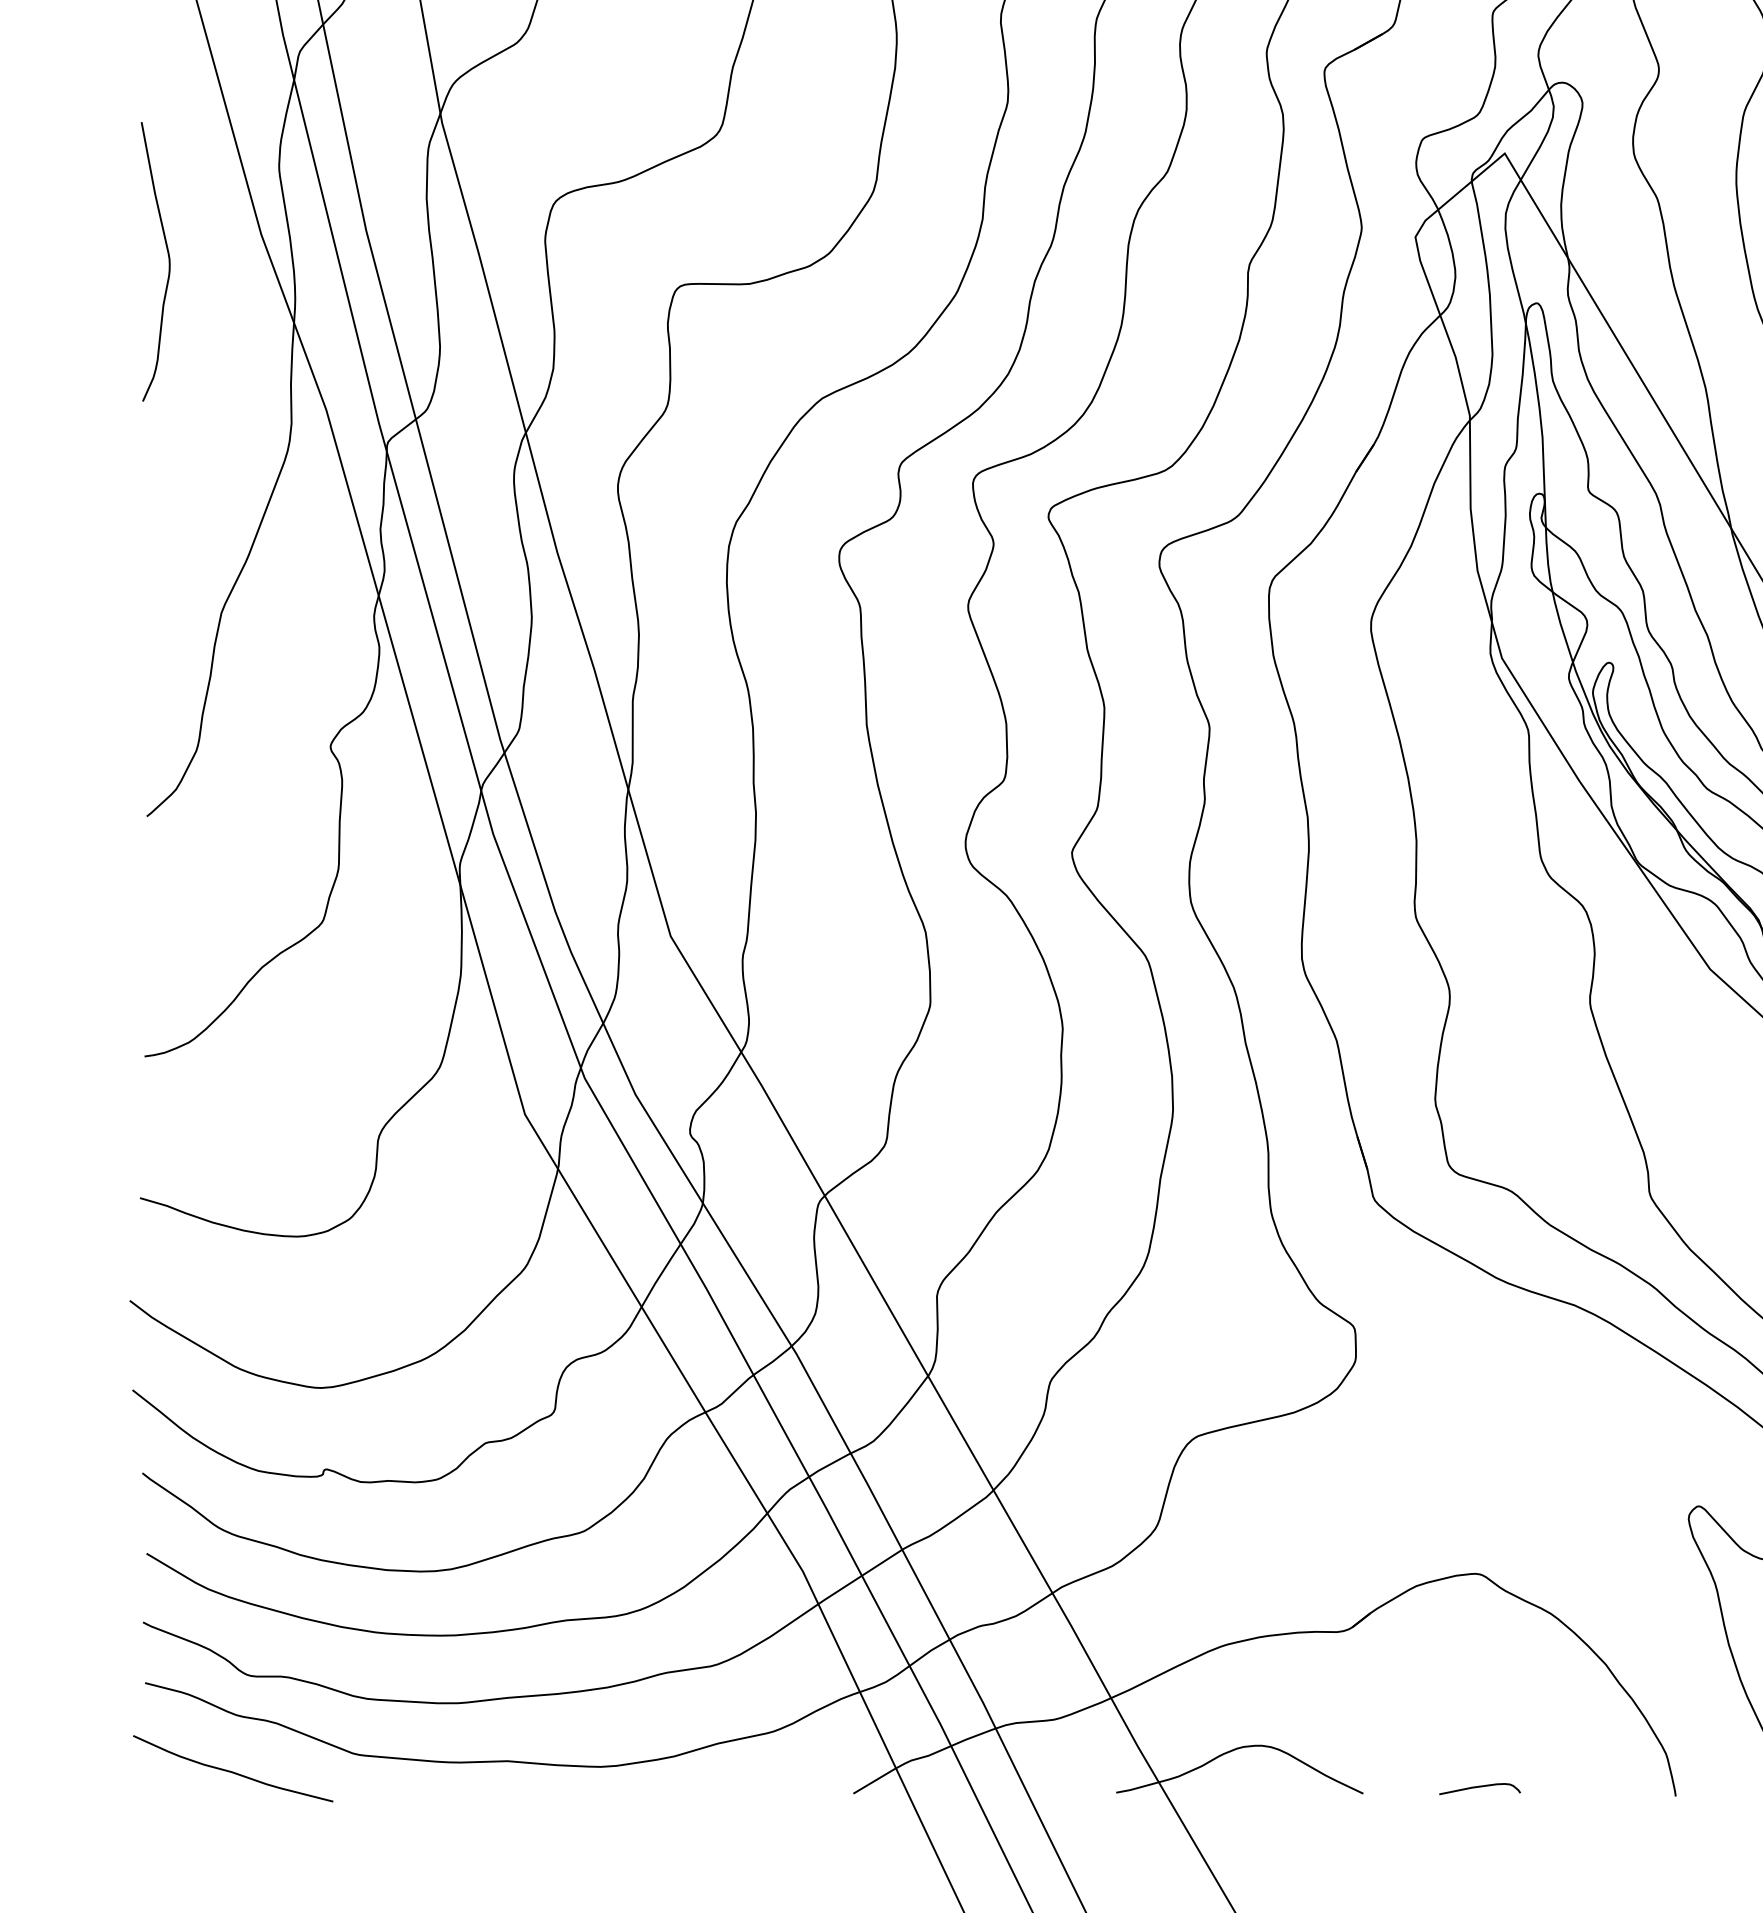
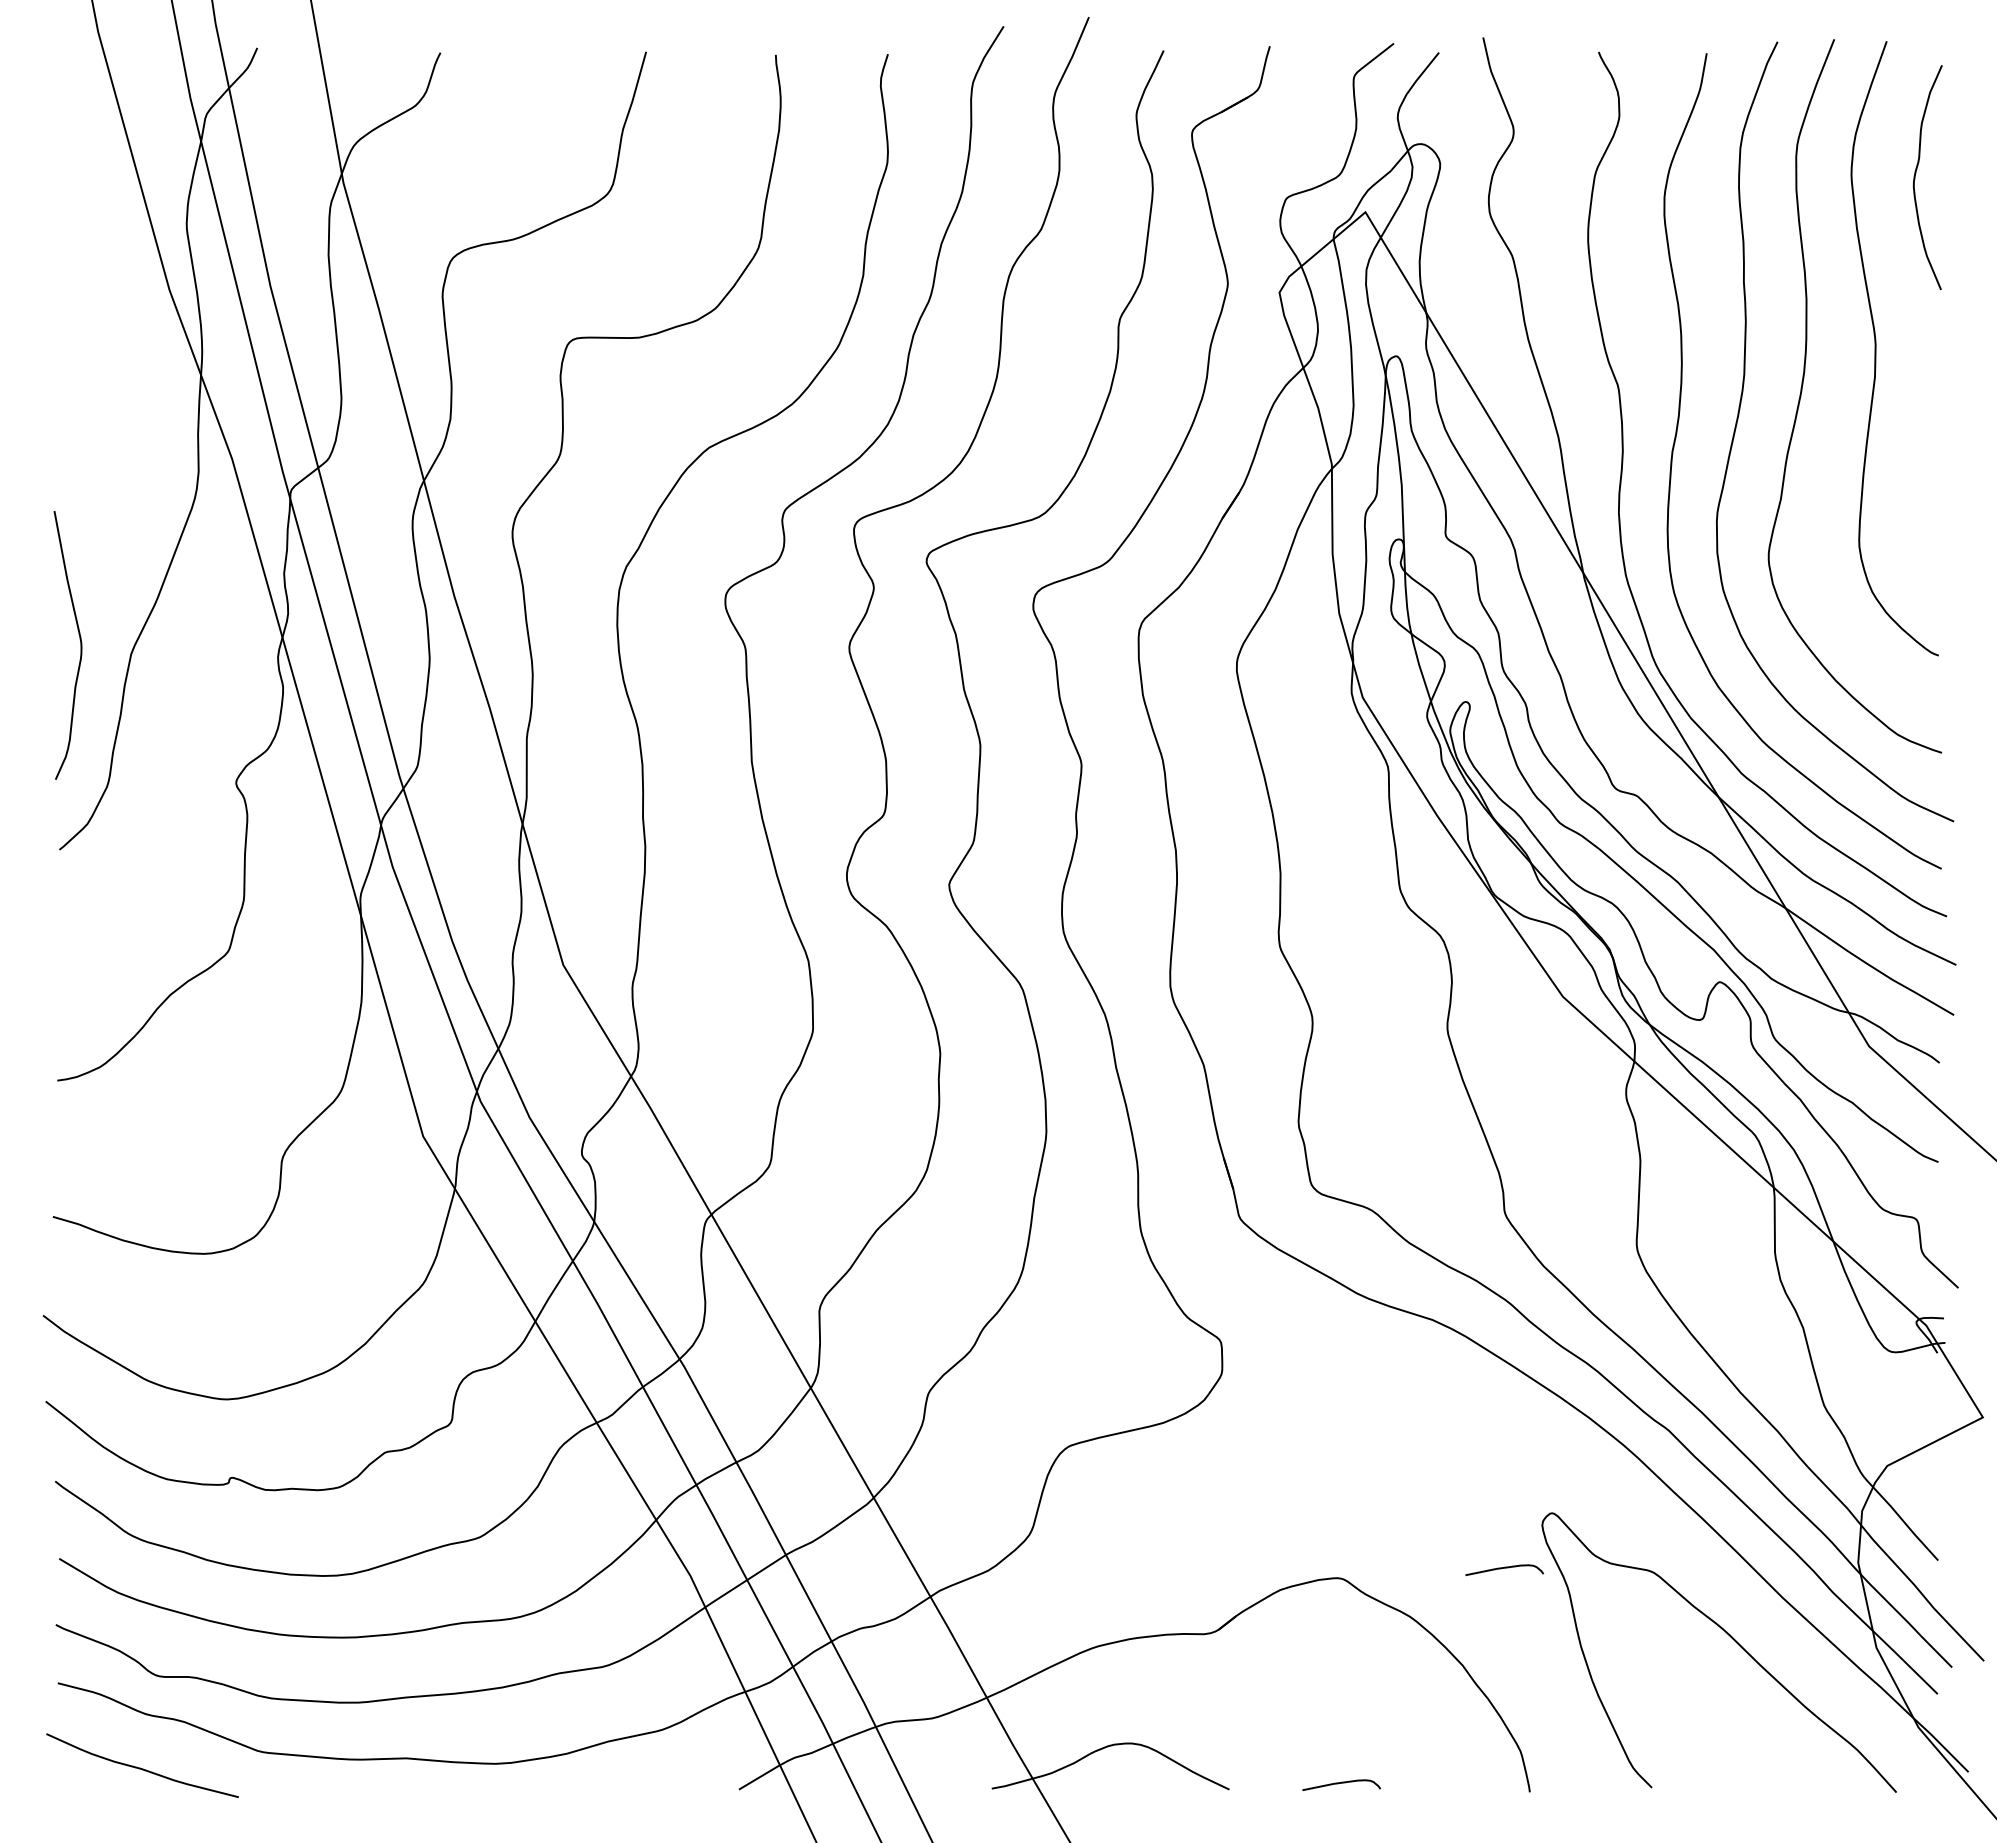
curve: (168, 261) -> (80, 645), moved
curve: (1649, 1563) -> (1504, 1568), added

